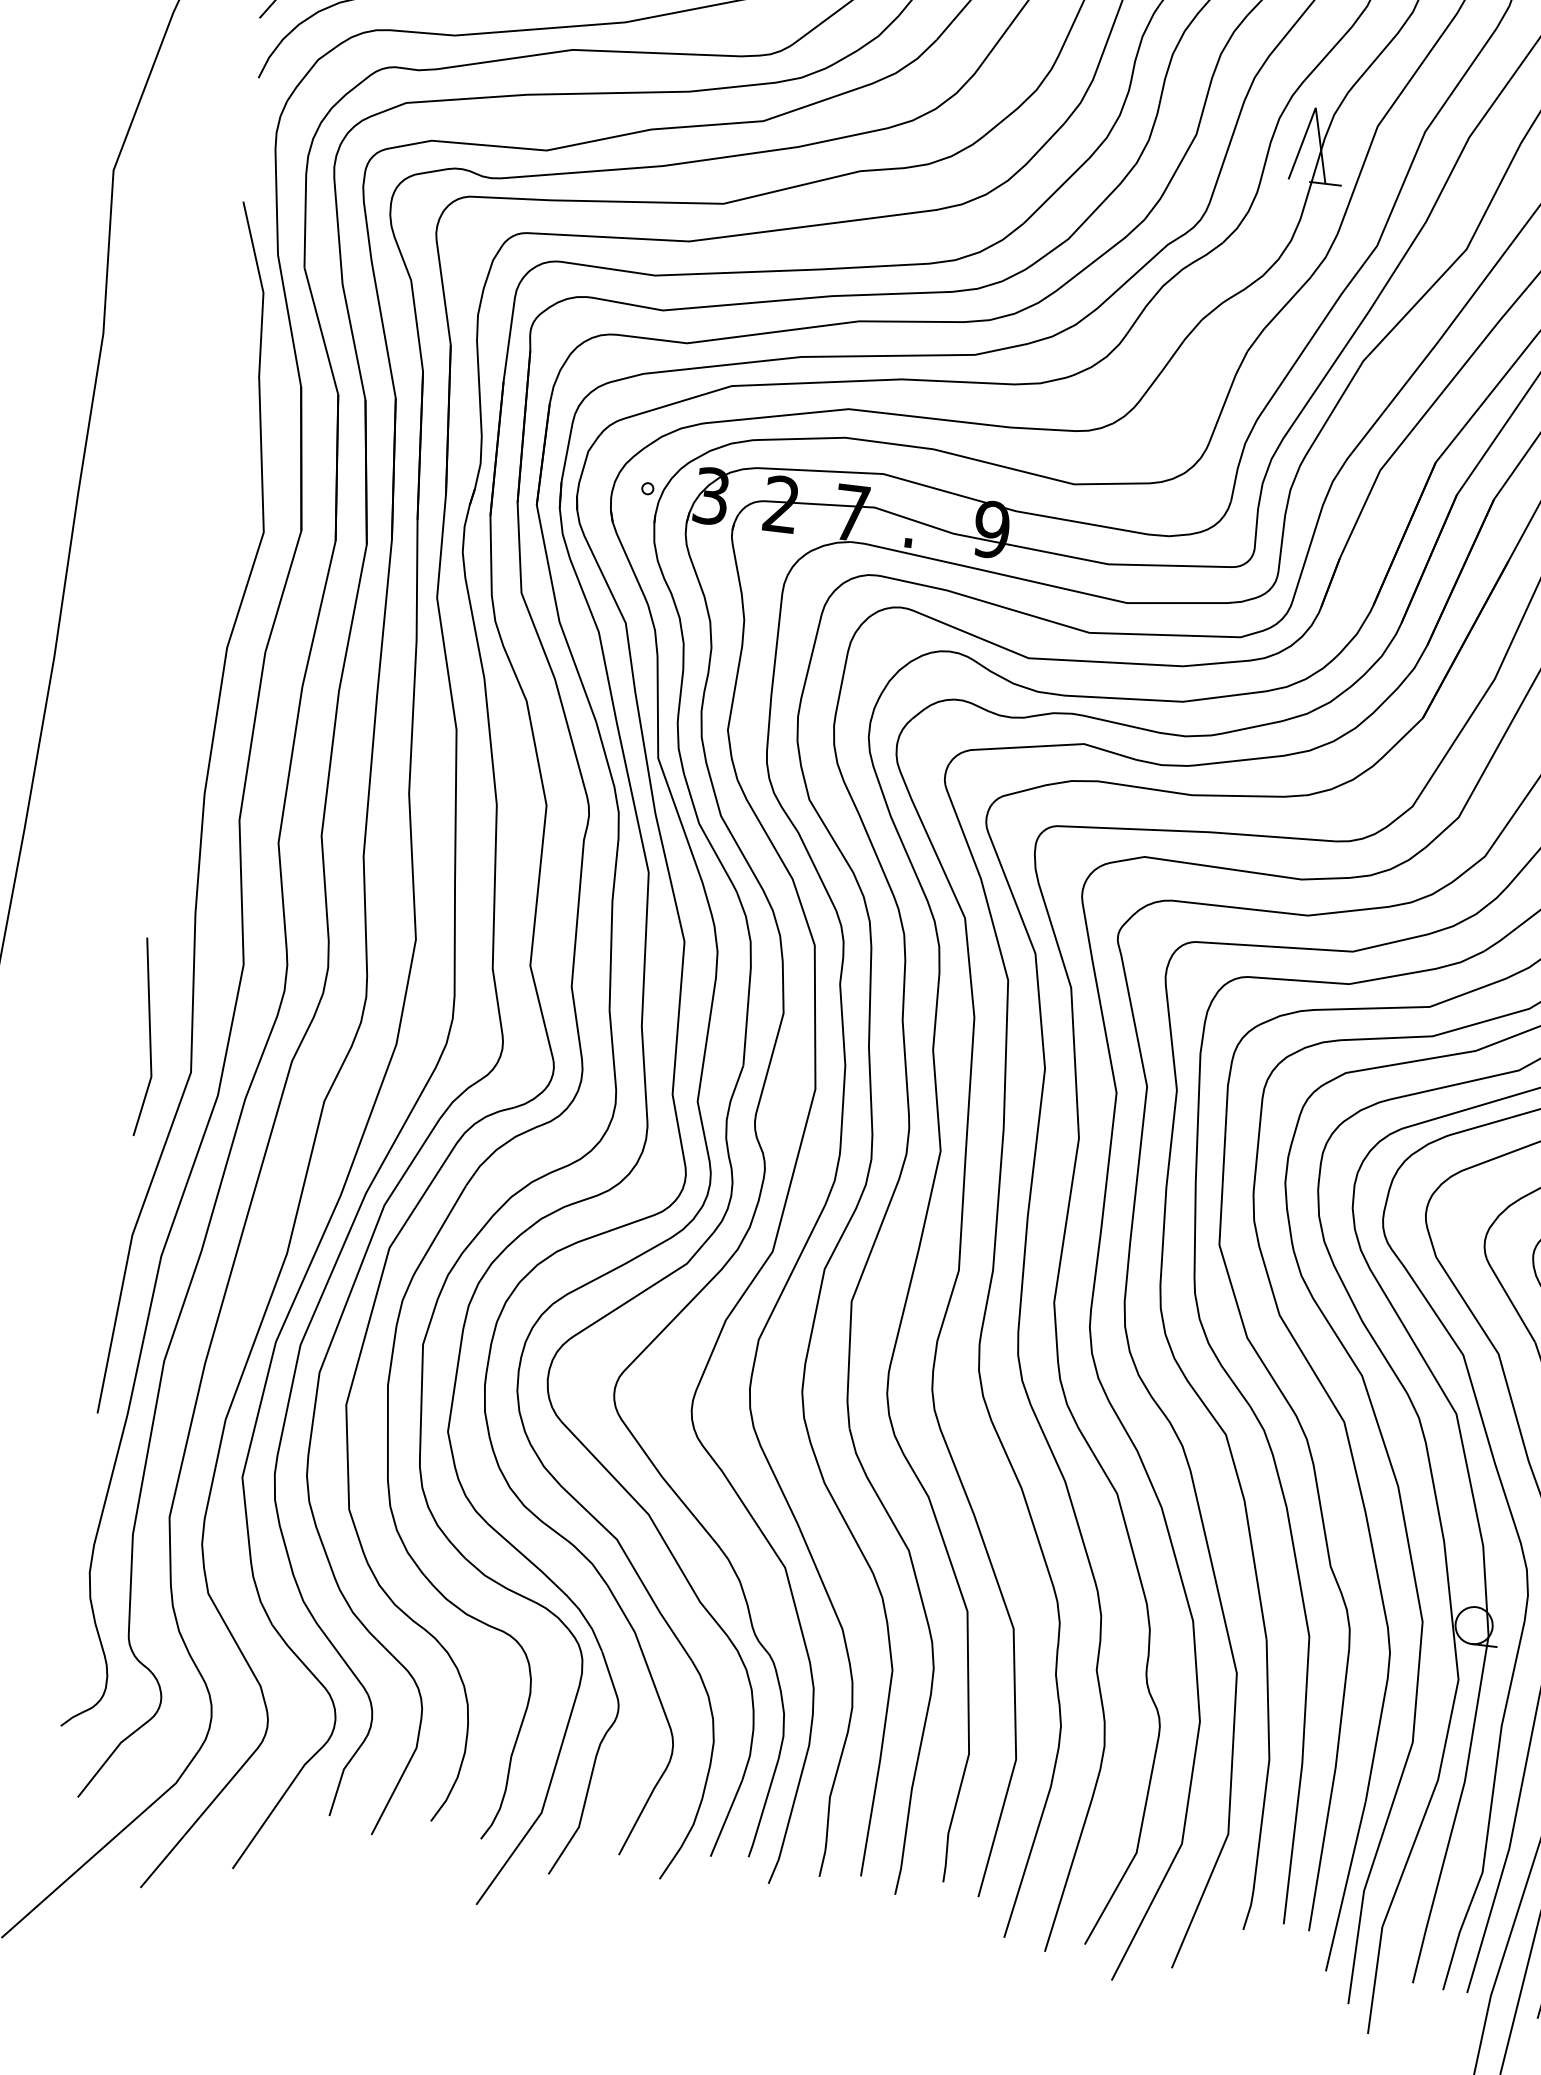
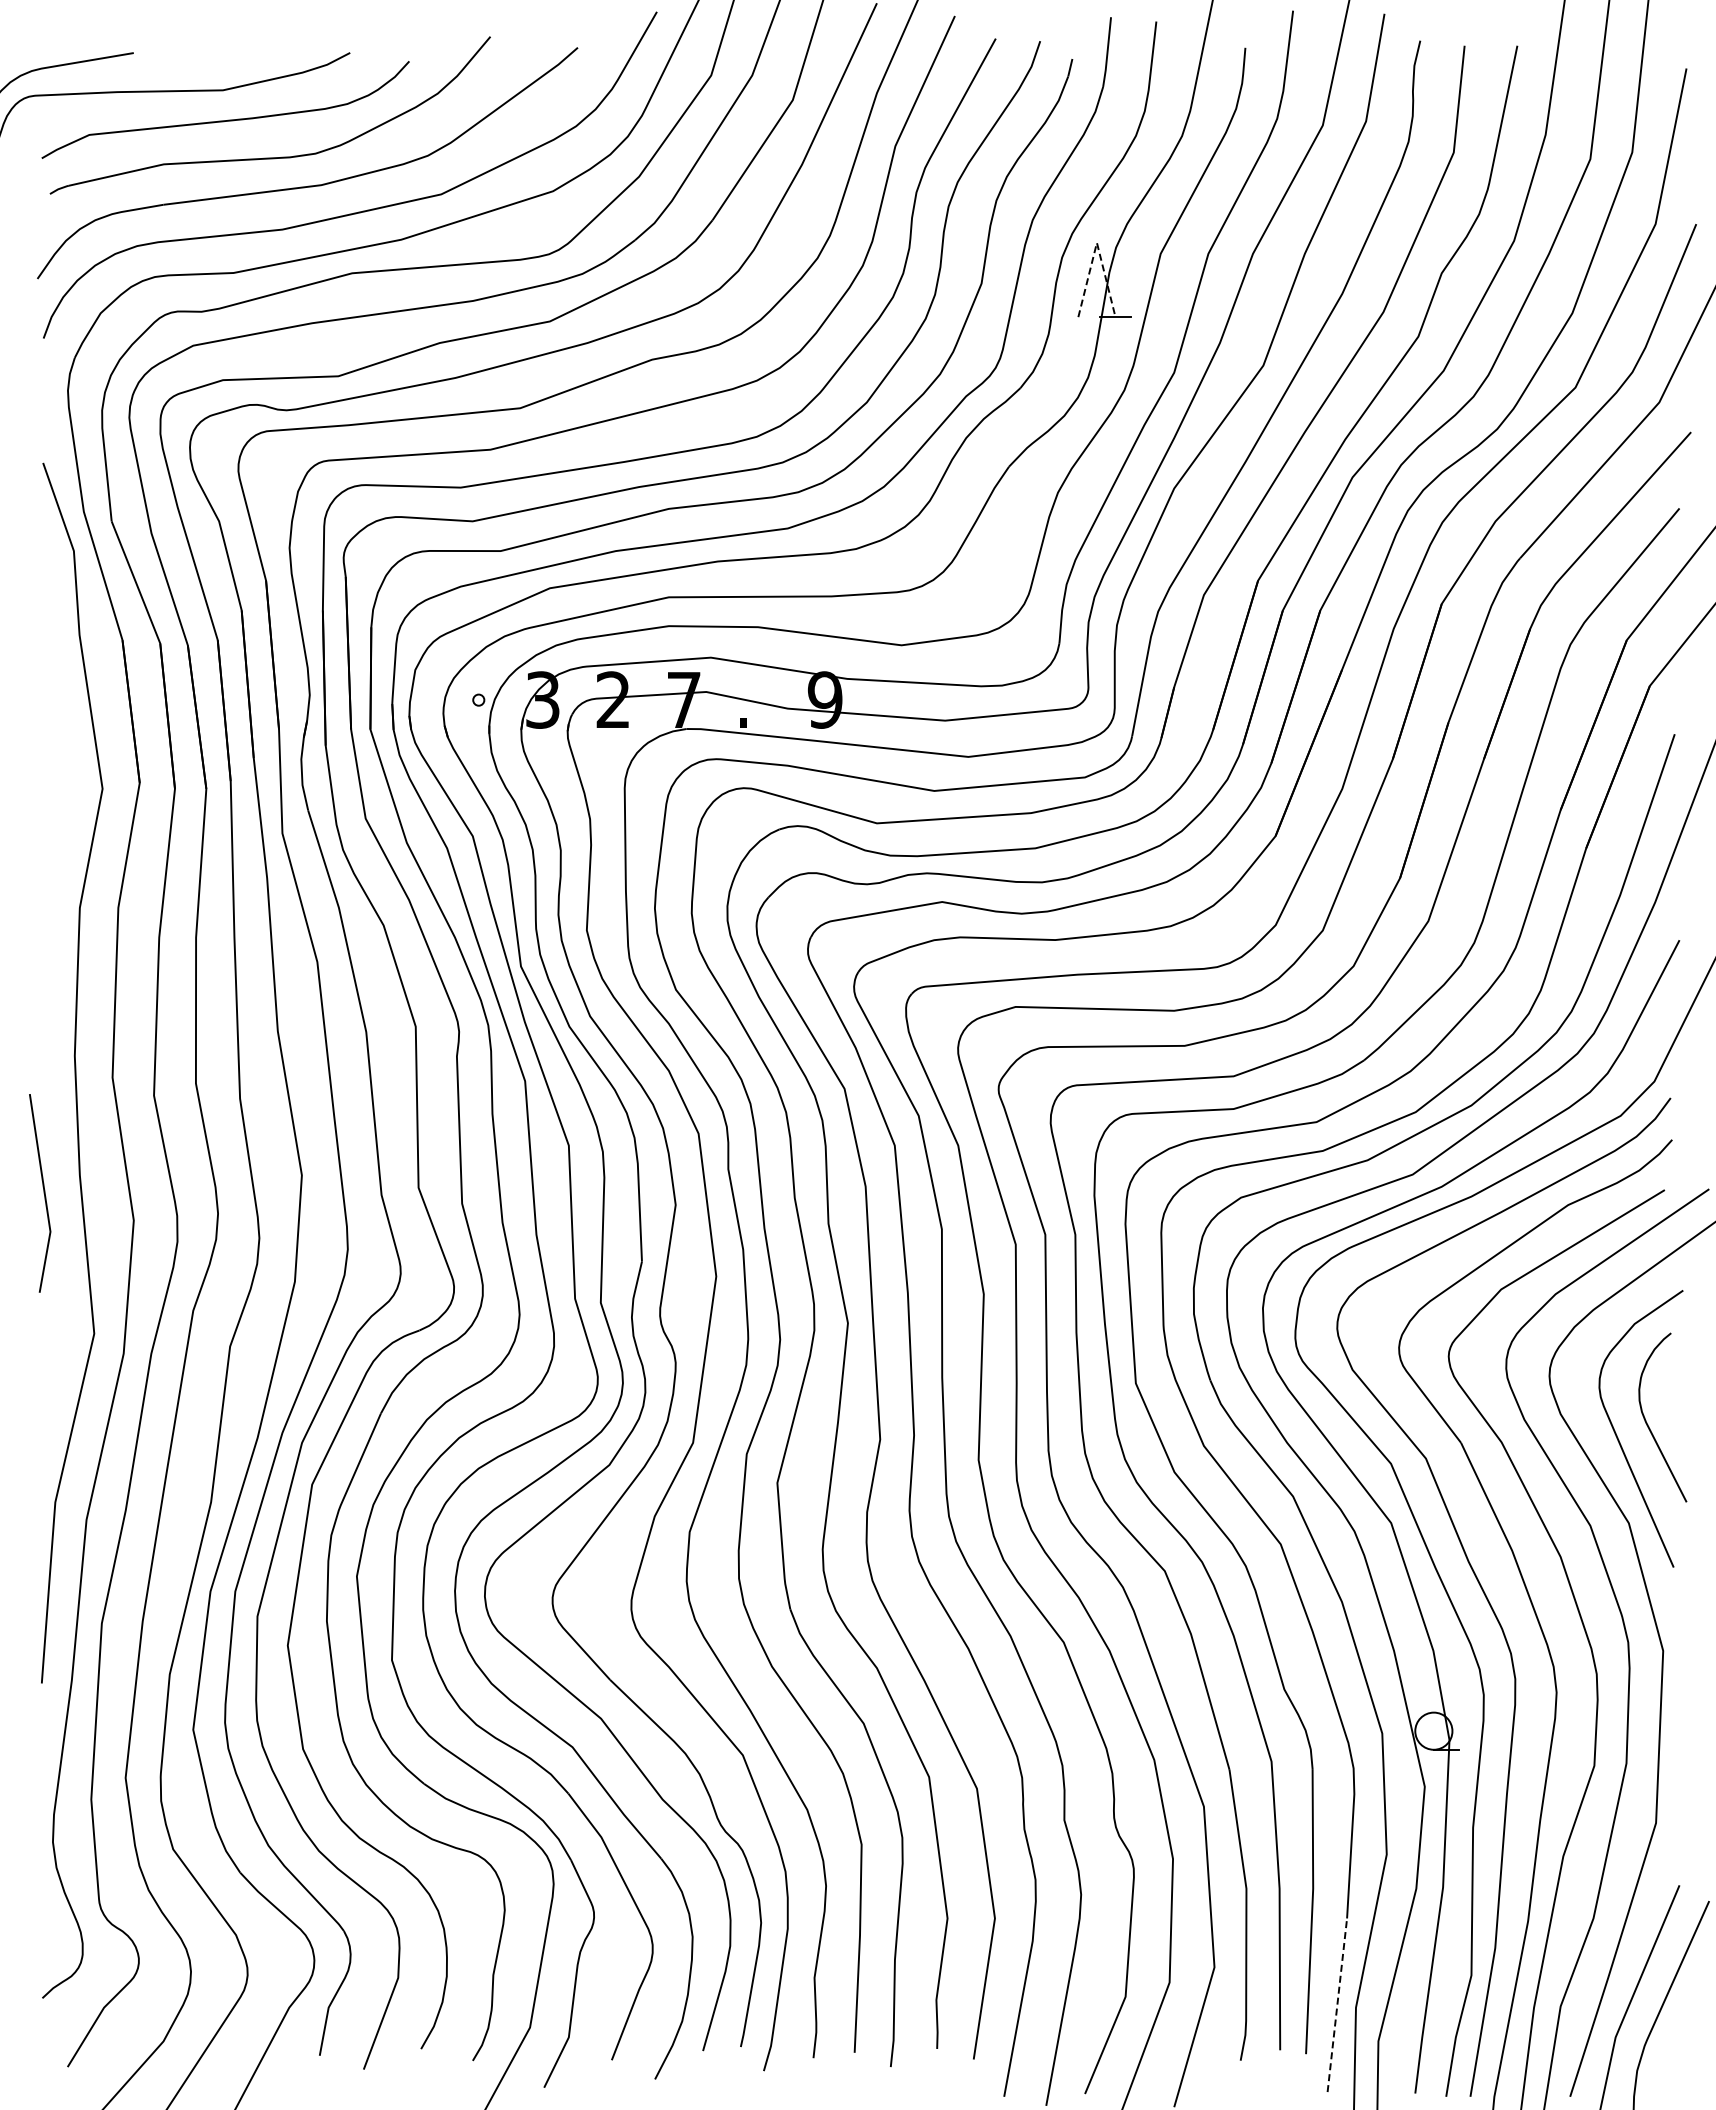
line: (1315, 107) -> (1096, 242), solid -> dashed
line: (149, 1037) -> (43, 1193), moved
line: (1346, 1885) -> (1337, 2004), solid -> dashed

